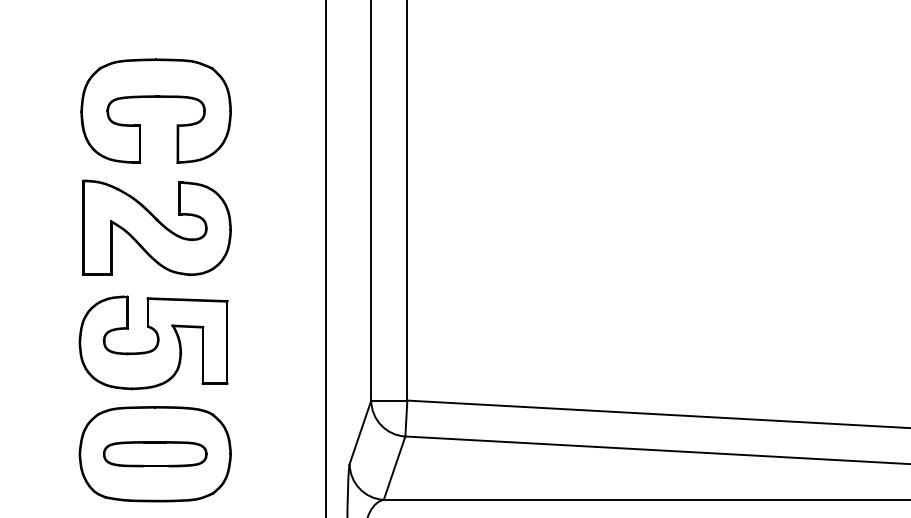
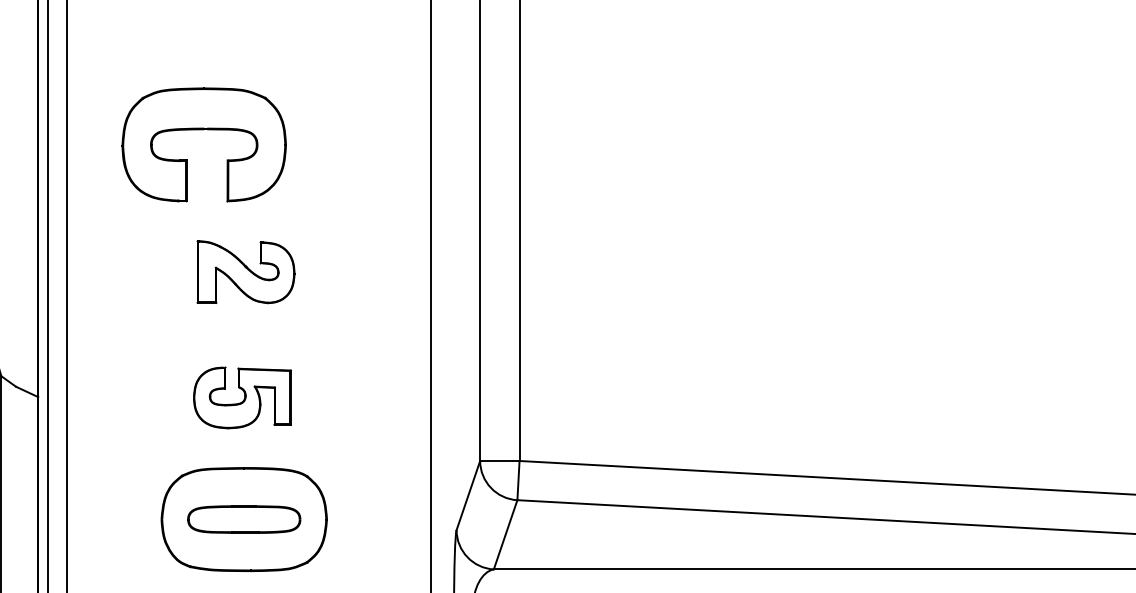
part: (155, 98) -> (203, 130), moved
part: (156, 227) -> (245, 271), size x0.6
part: (153, 342) -> (242, 397), size x0.6

